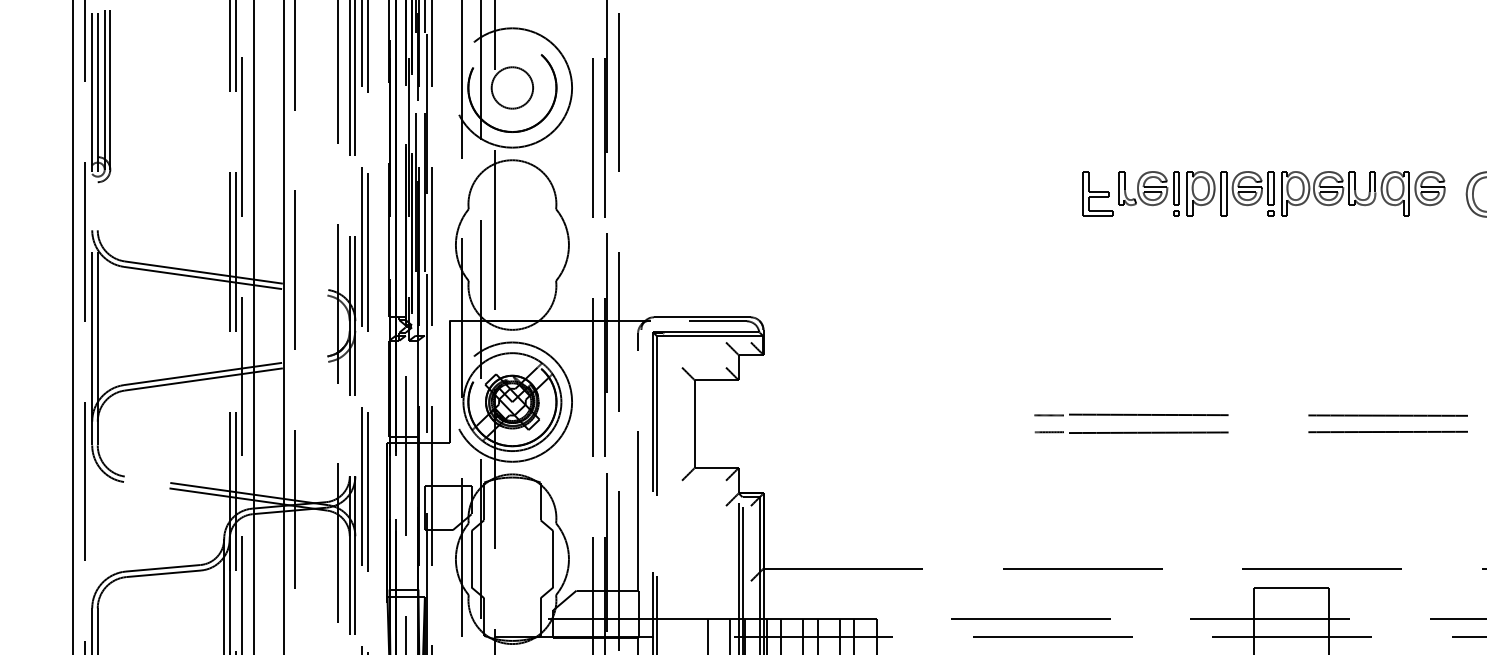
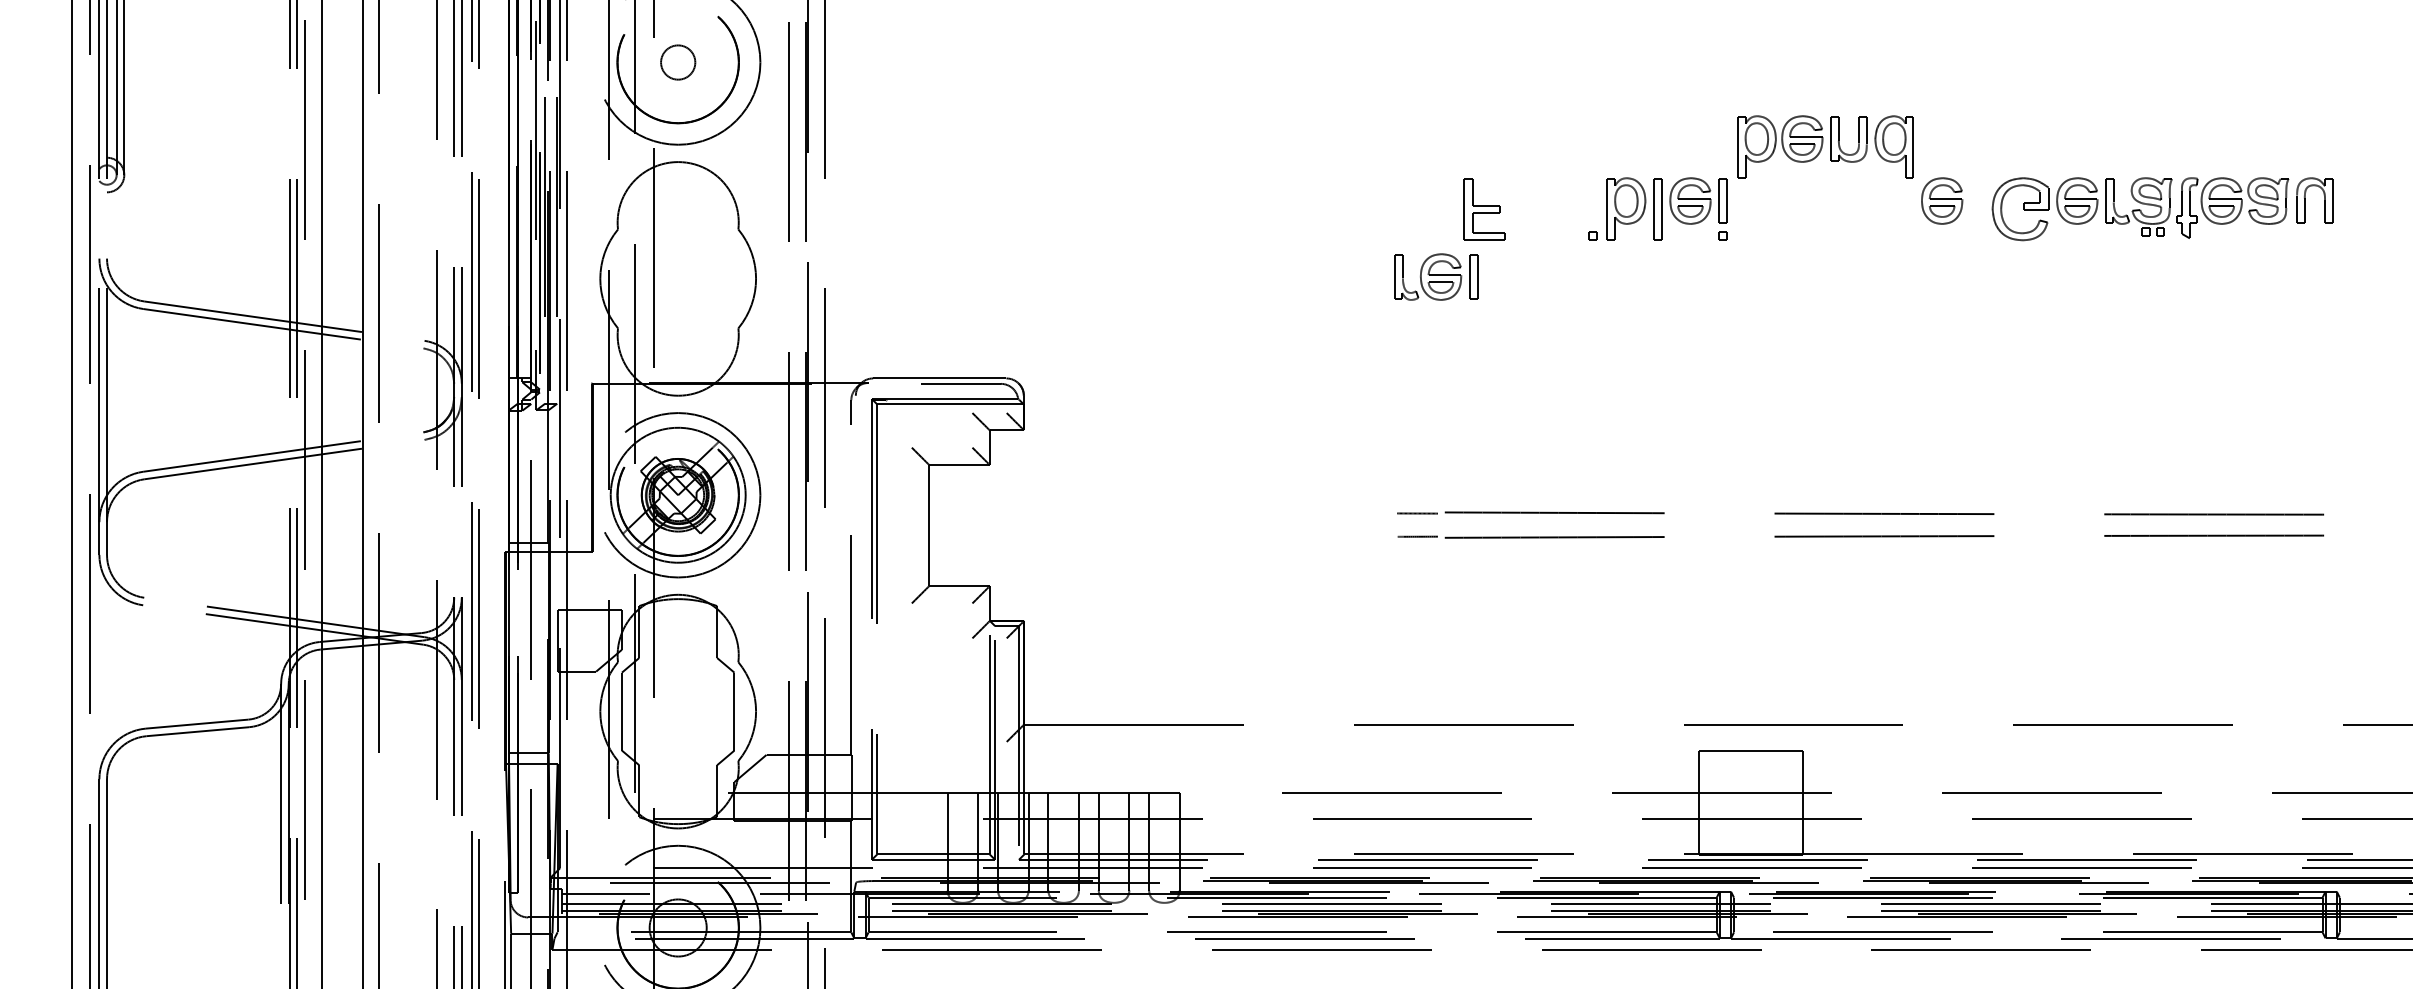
circle: (511, 87) -> (677, 62), size x0.6
part: (1149, 188) -> (1436, 276), moved
part: (1345, 193) -> (1825, 146), moved

